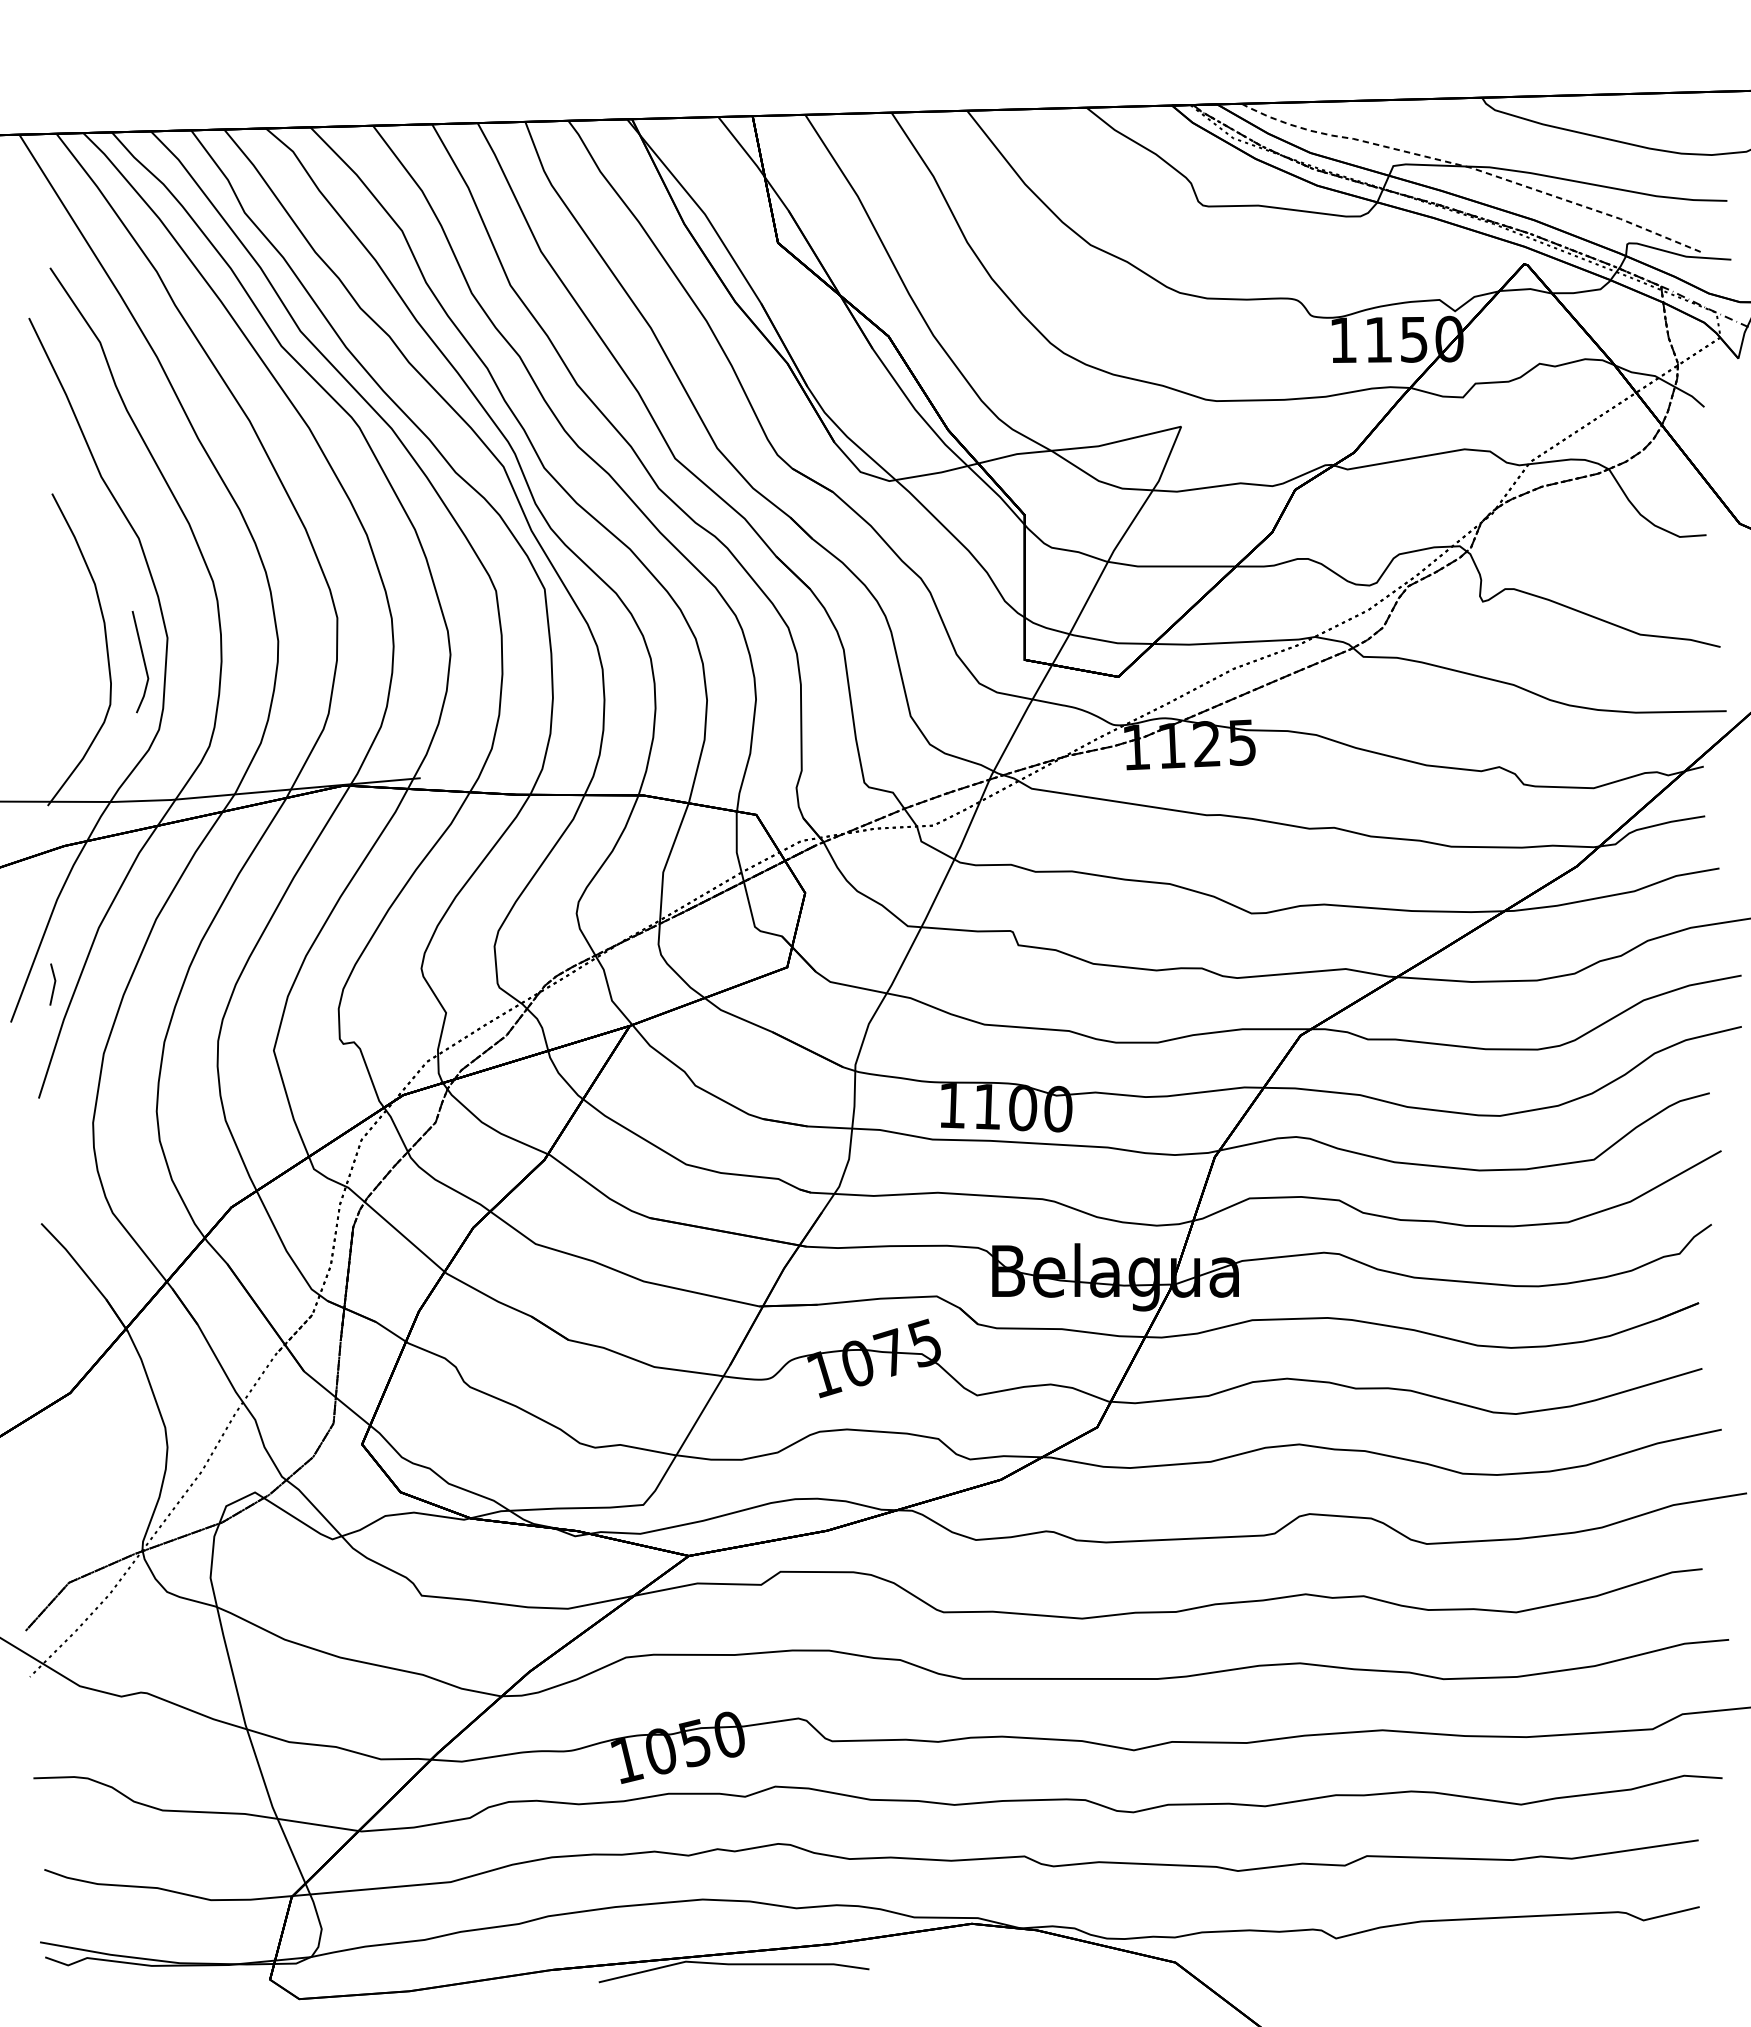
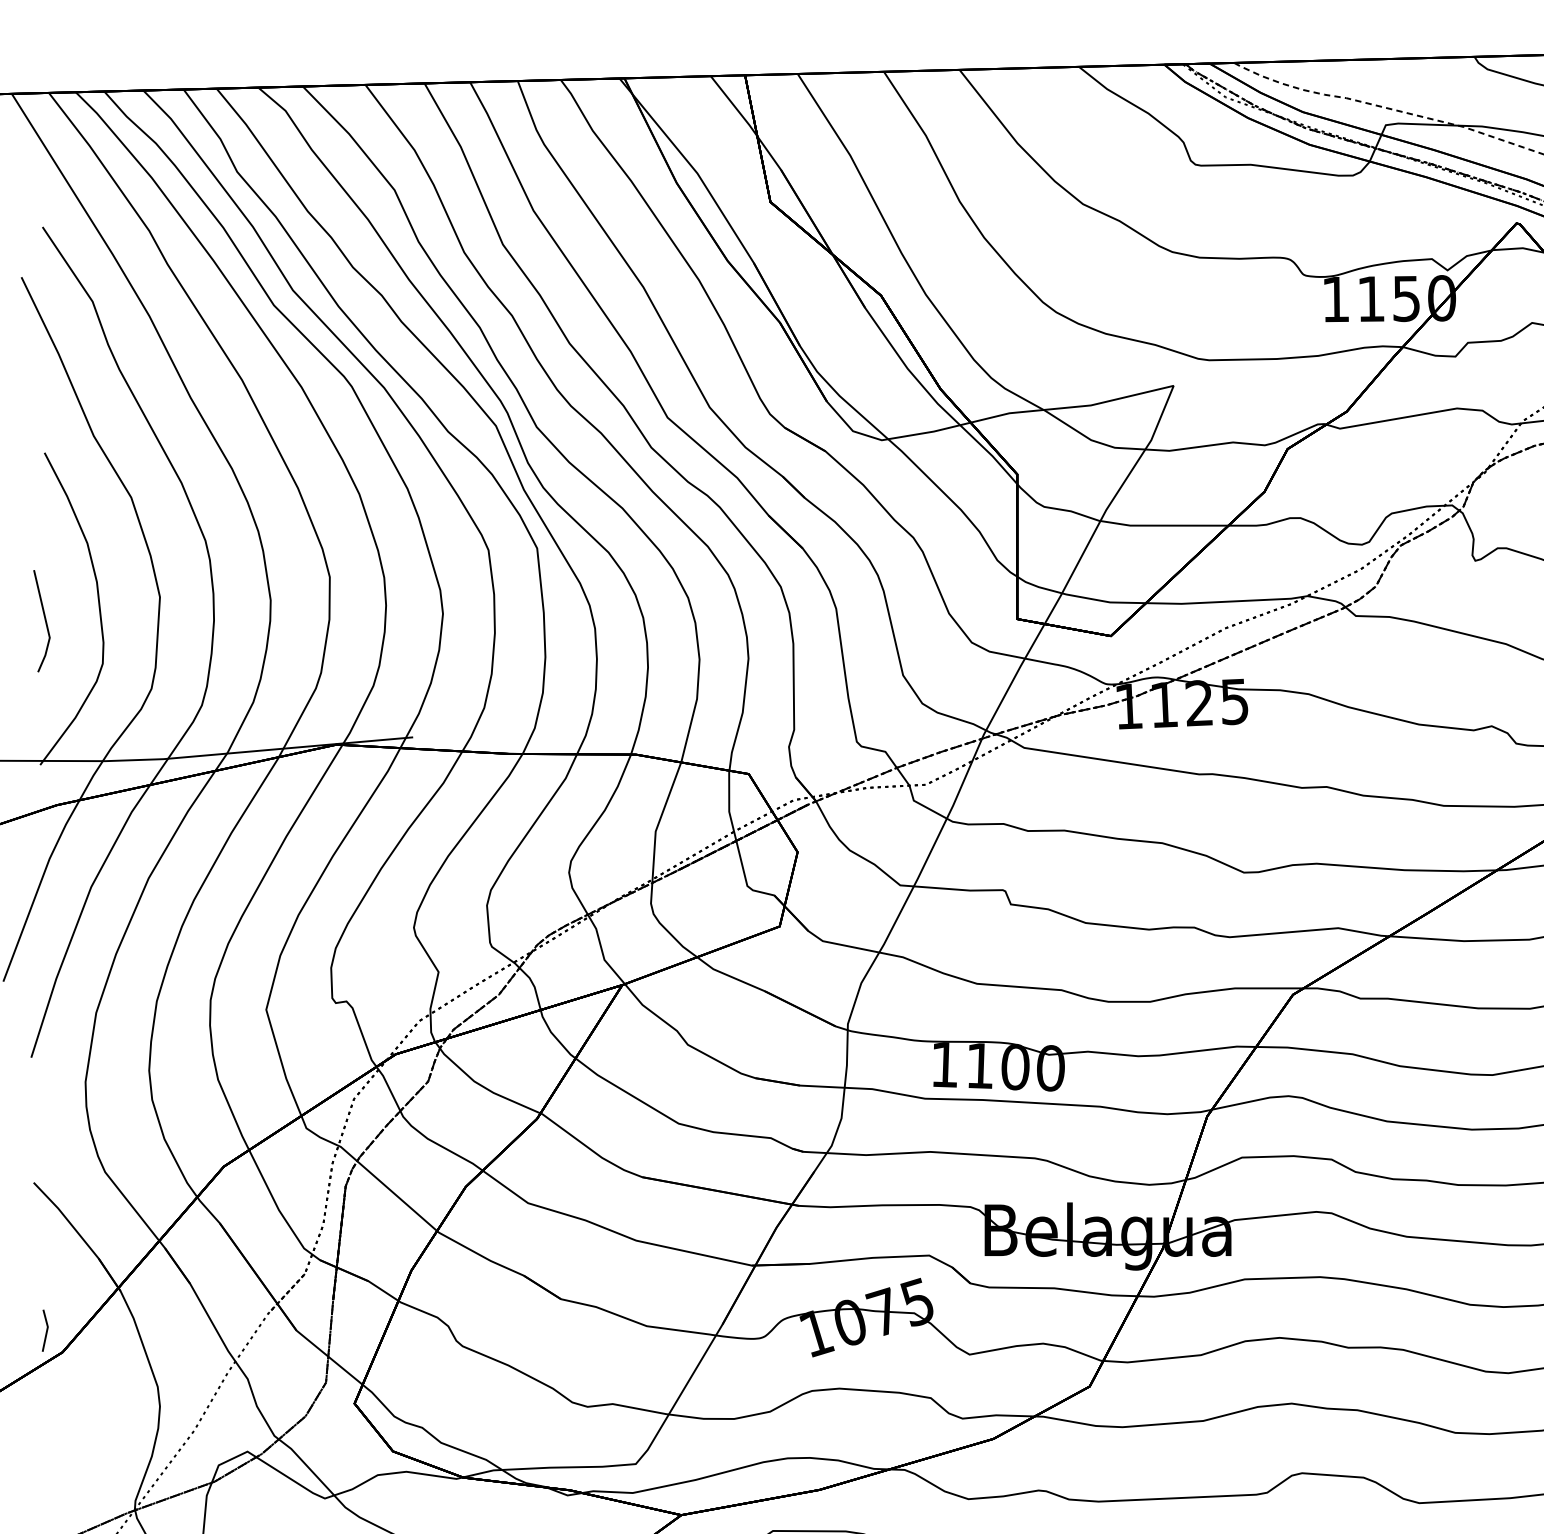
line: (143, 662) -> (44, 621), moved
line: (53, 984) -> (45, 1330), moved

